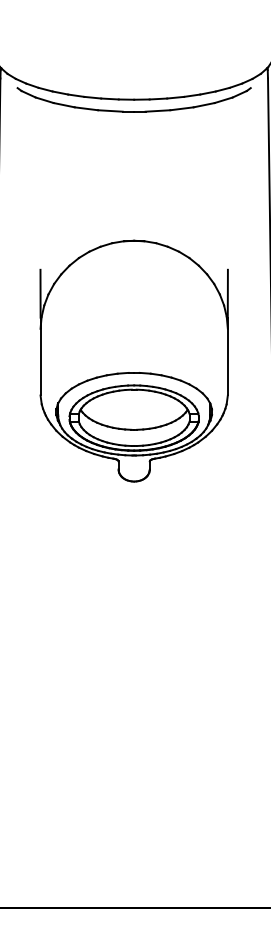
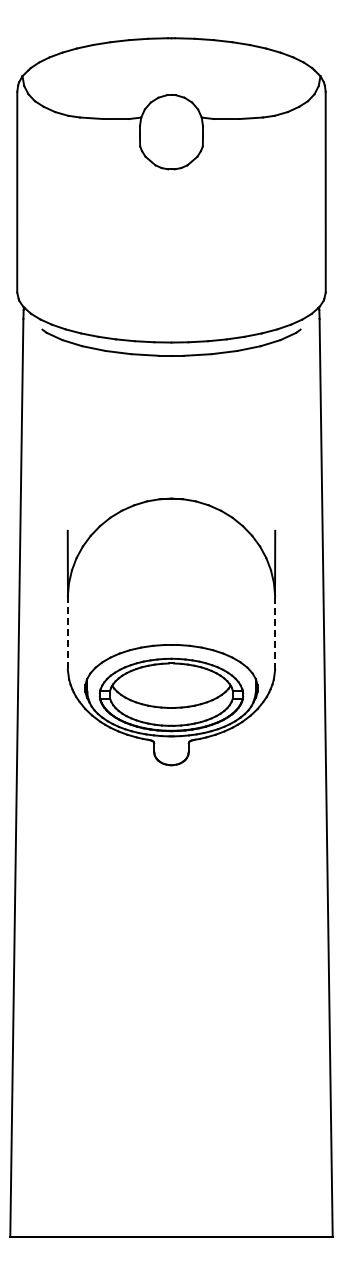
line: (40, 362) -> (67, 633), solid -> dashed
line: (228, 362) -> (275, 633), solid -> dashed

